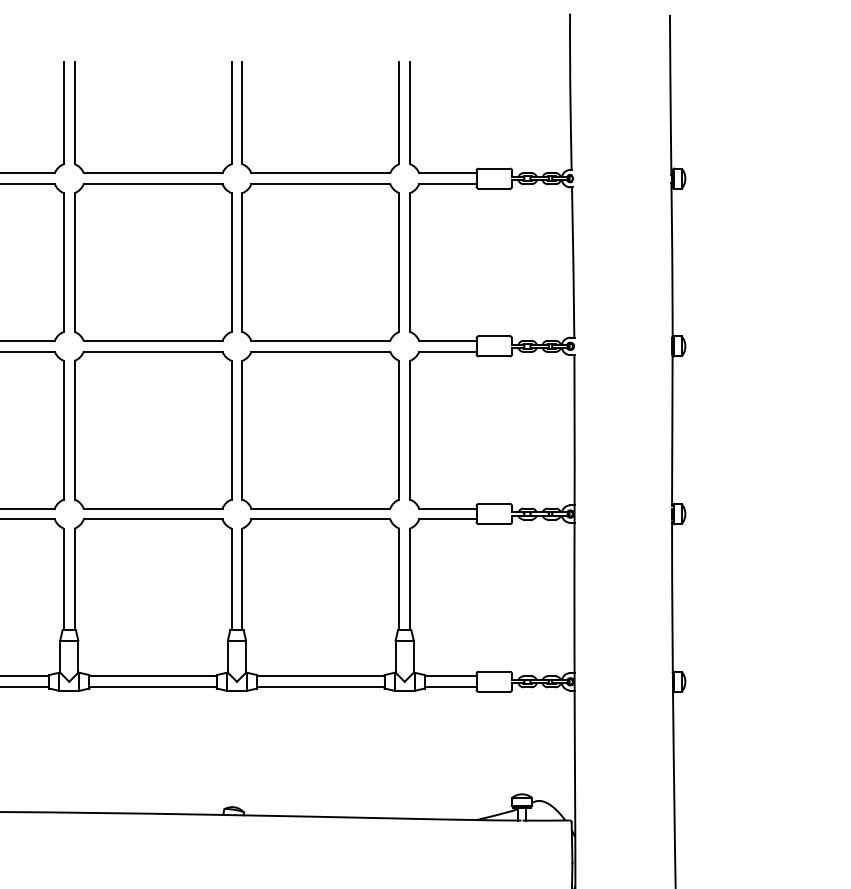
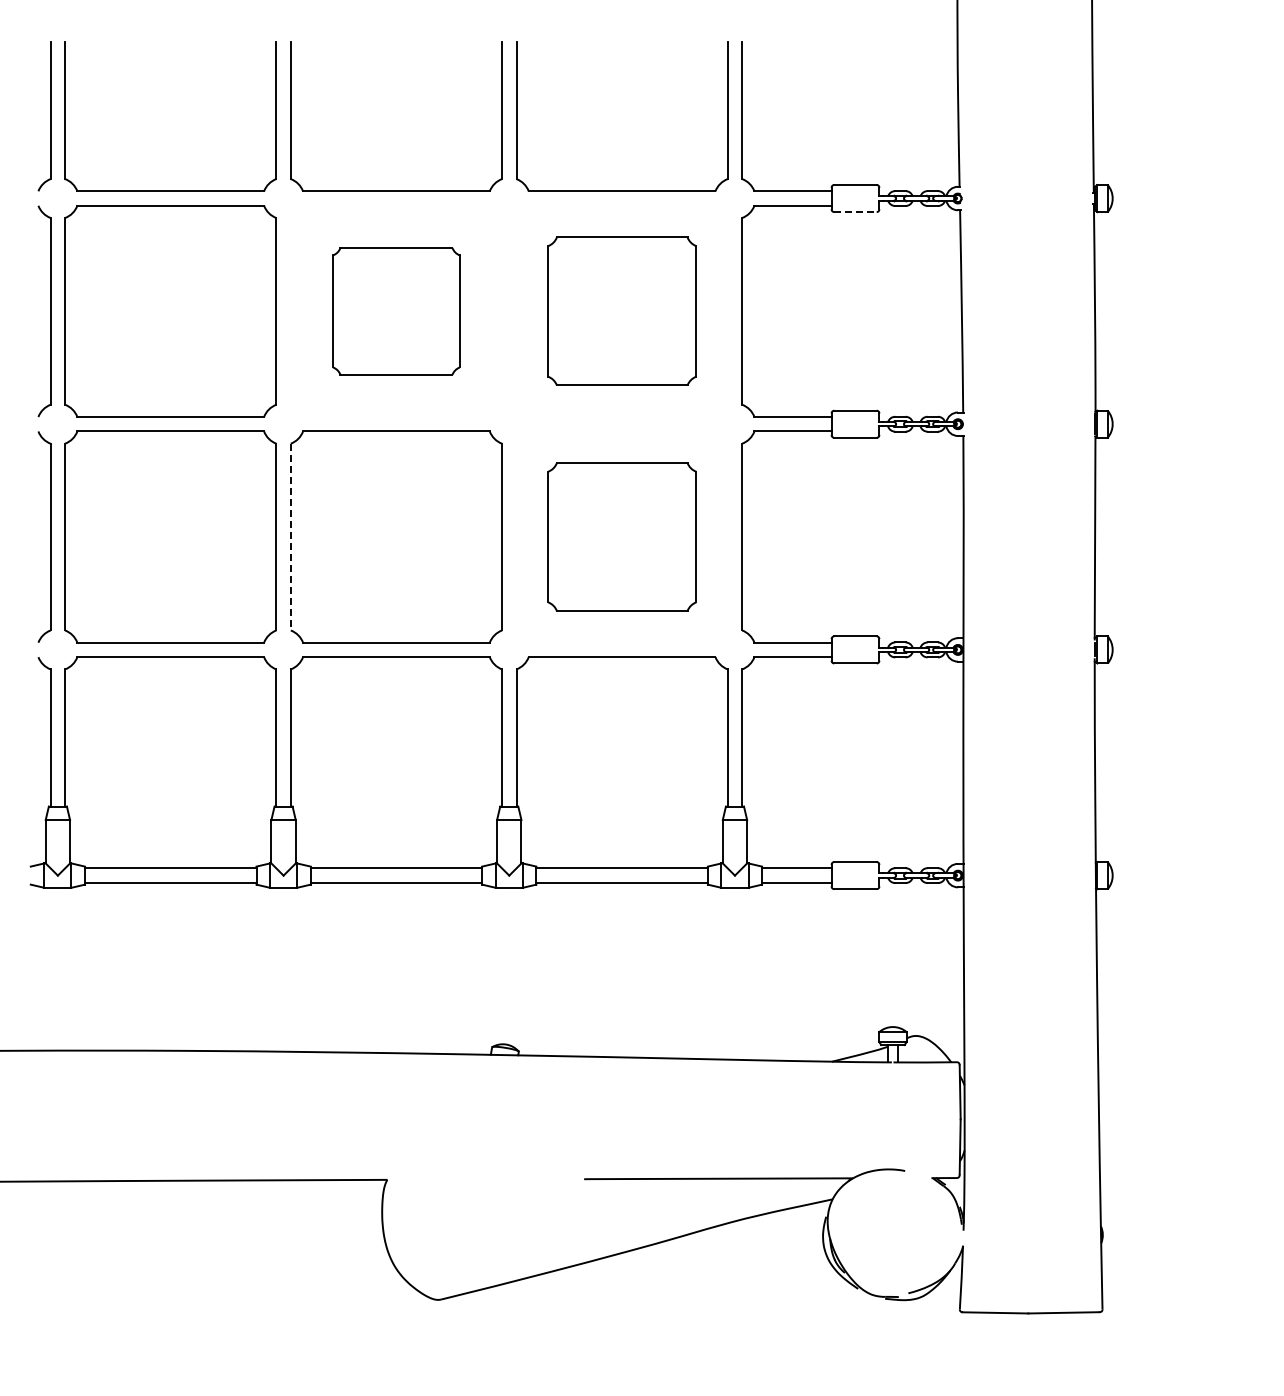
line: (494, 189) -> (855, 212), solid -> dashed
part: (153, 262) -> (396, 311), size x0.6
part: (321, 262) -> (622, 311), size x0.7
part: (321, 429) -> (622, 536), size x0.7
line: (74, 430) -> (290, 537), solid -> dashed

